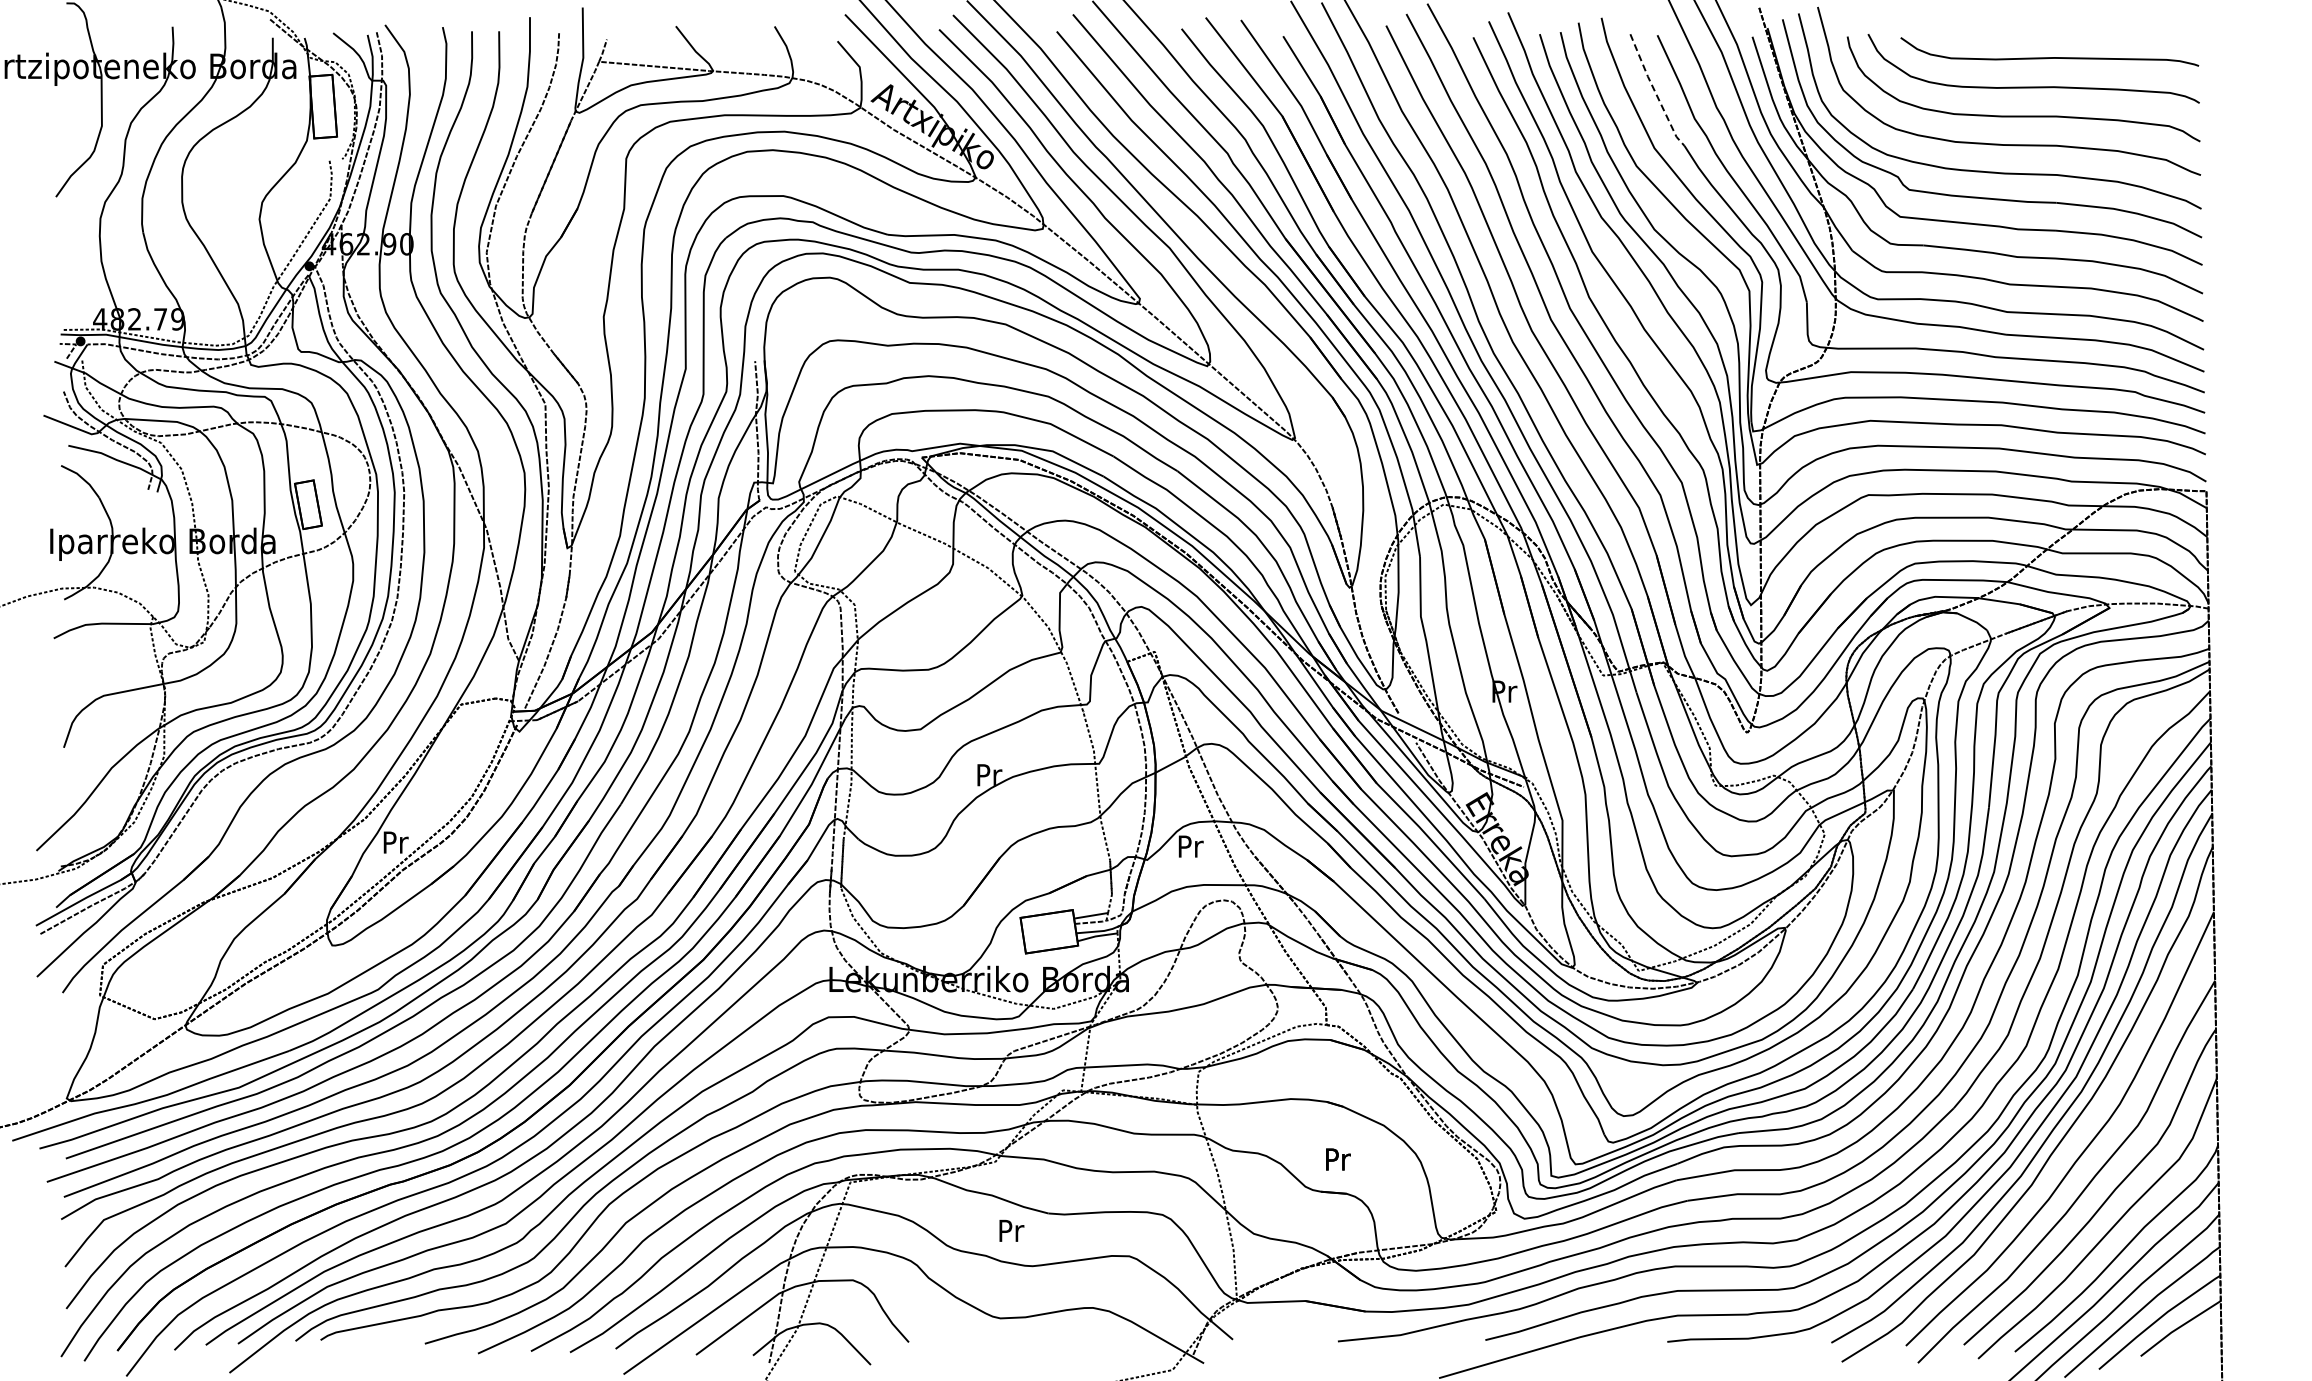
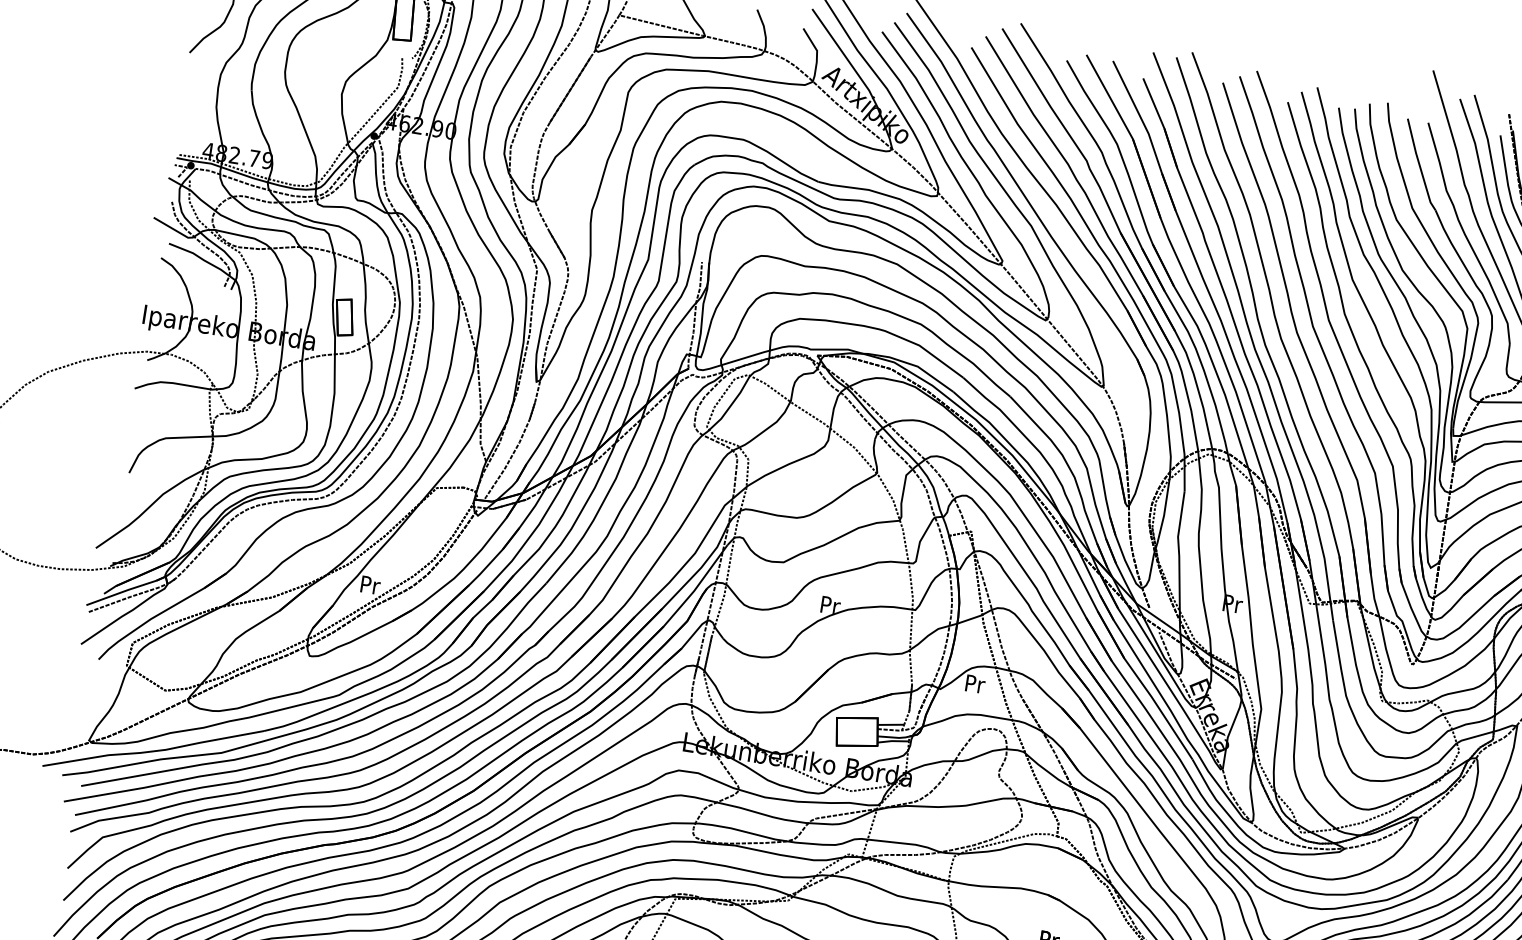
line: (1655, 91) -> (1420, 165), dashed -> solid

